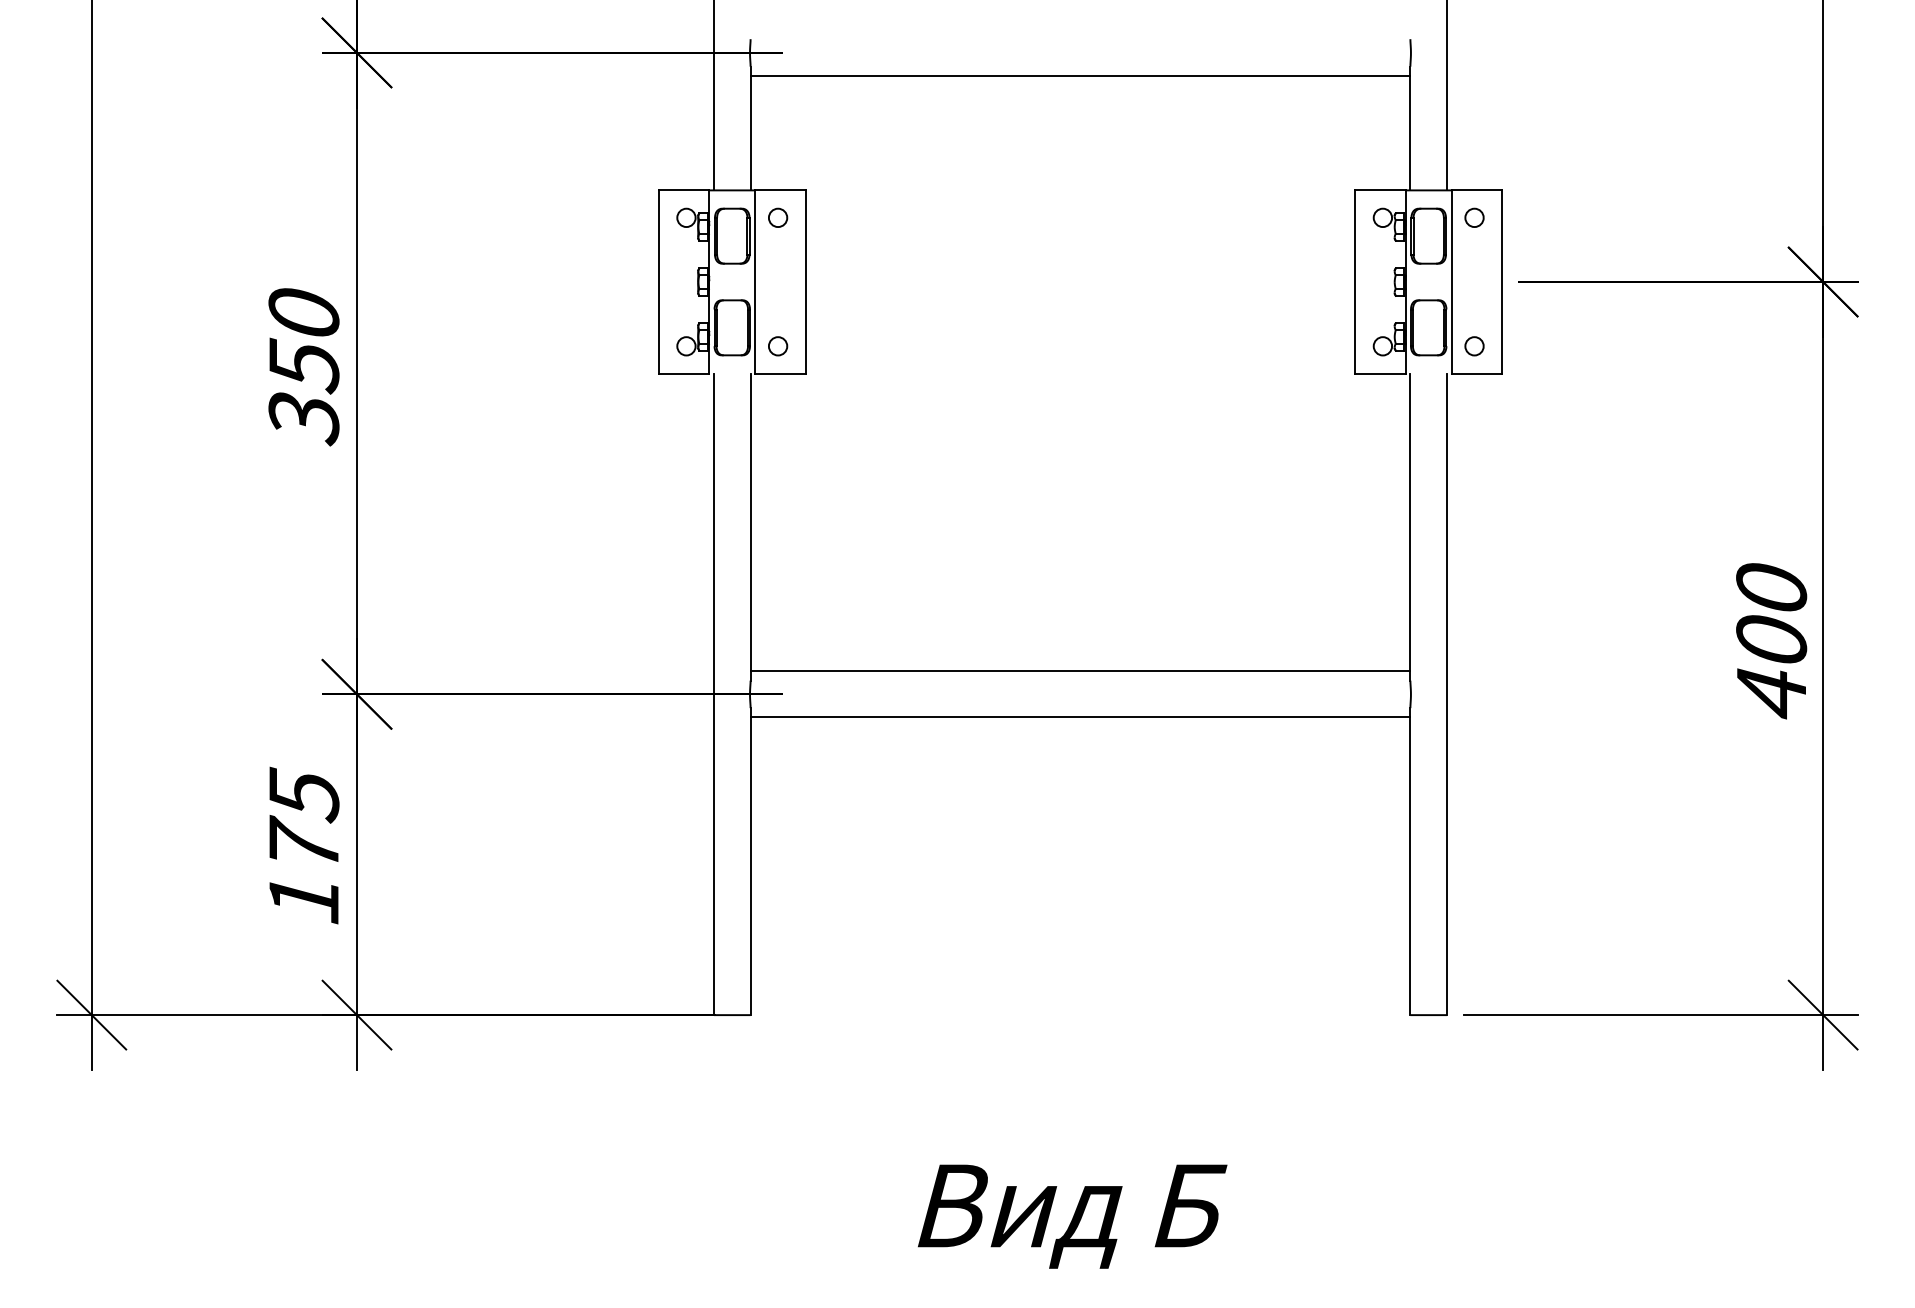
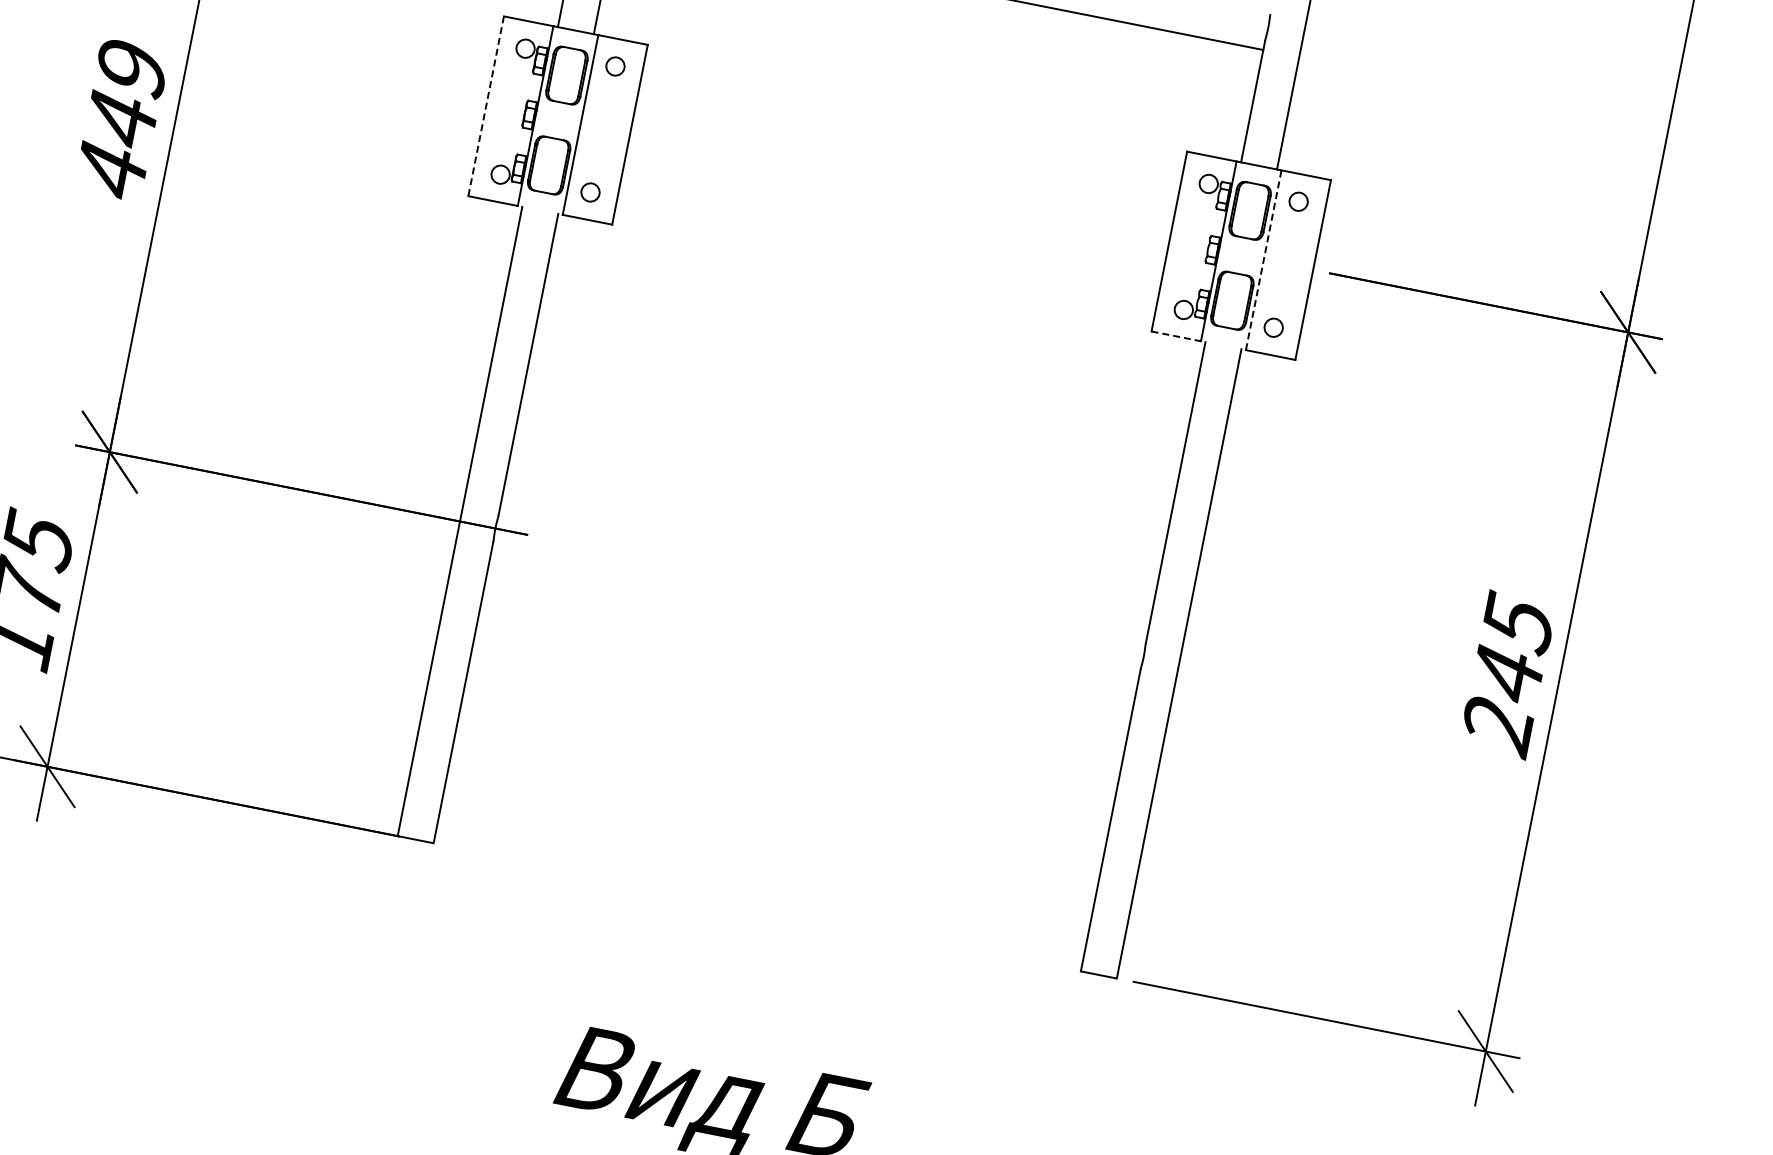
line: (658, 282) -> (485, 106), solid -> dashed
line: (1451, 282) -> (1263, 260), solid -> dashed
text: (303, 367) -> (120, 121), 350 -> 449
line: (1381, 373) -> (1177, 336), solid -> dashed
text: (1771, 641) -> (1507, 675), 400 -> 245
line: (1080, 671) -> (824, 570), removed
line: (1080, 717) -> (815, 615), removed

